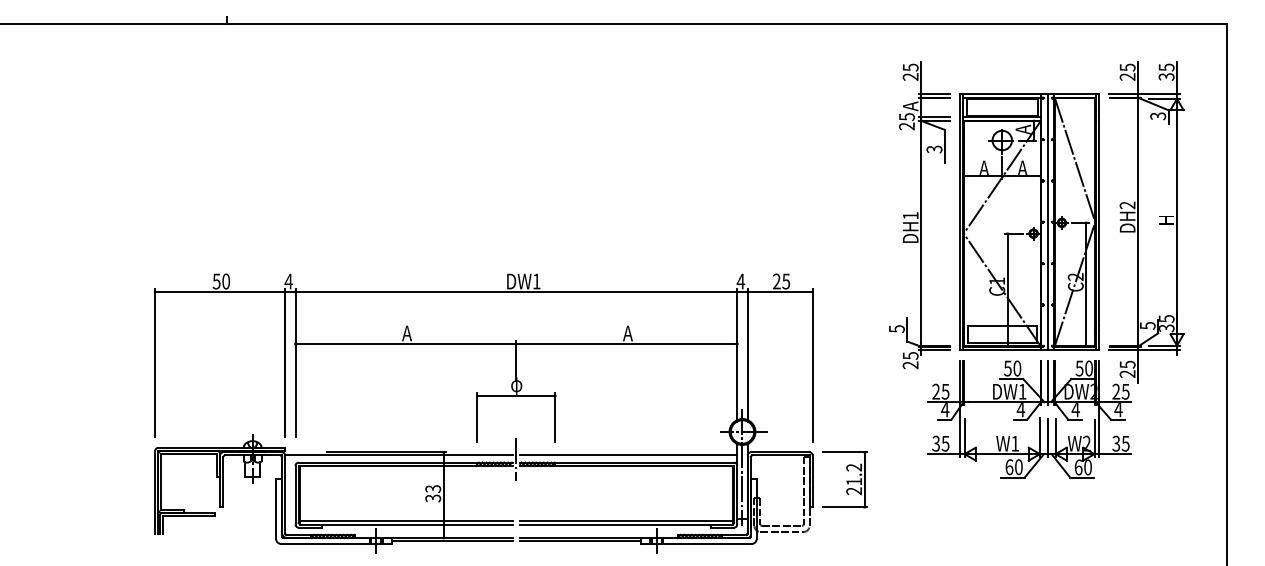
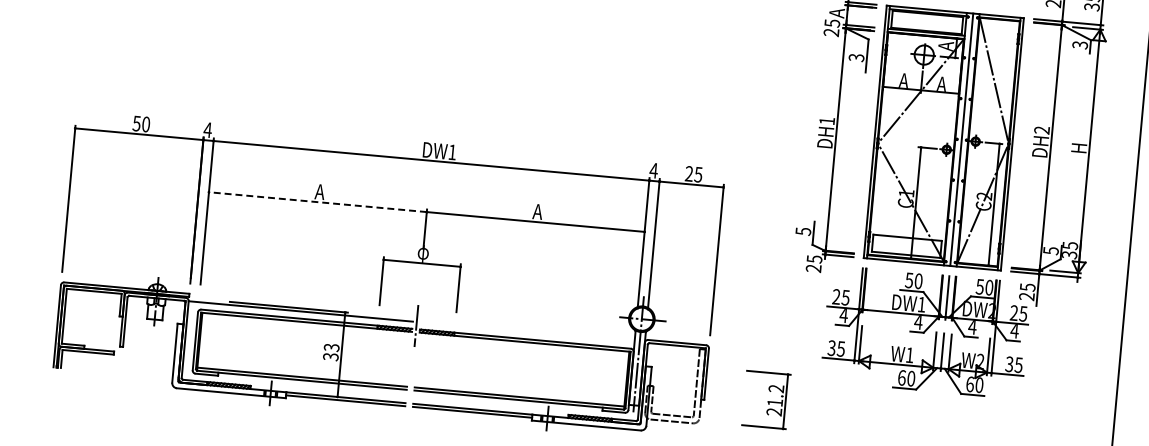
line: (405, 343) -> (317, 201), solid -> dashed
line: (628, 455) -> (527, 332), removed
part: (844, 479) -> (765, 399), moved

